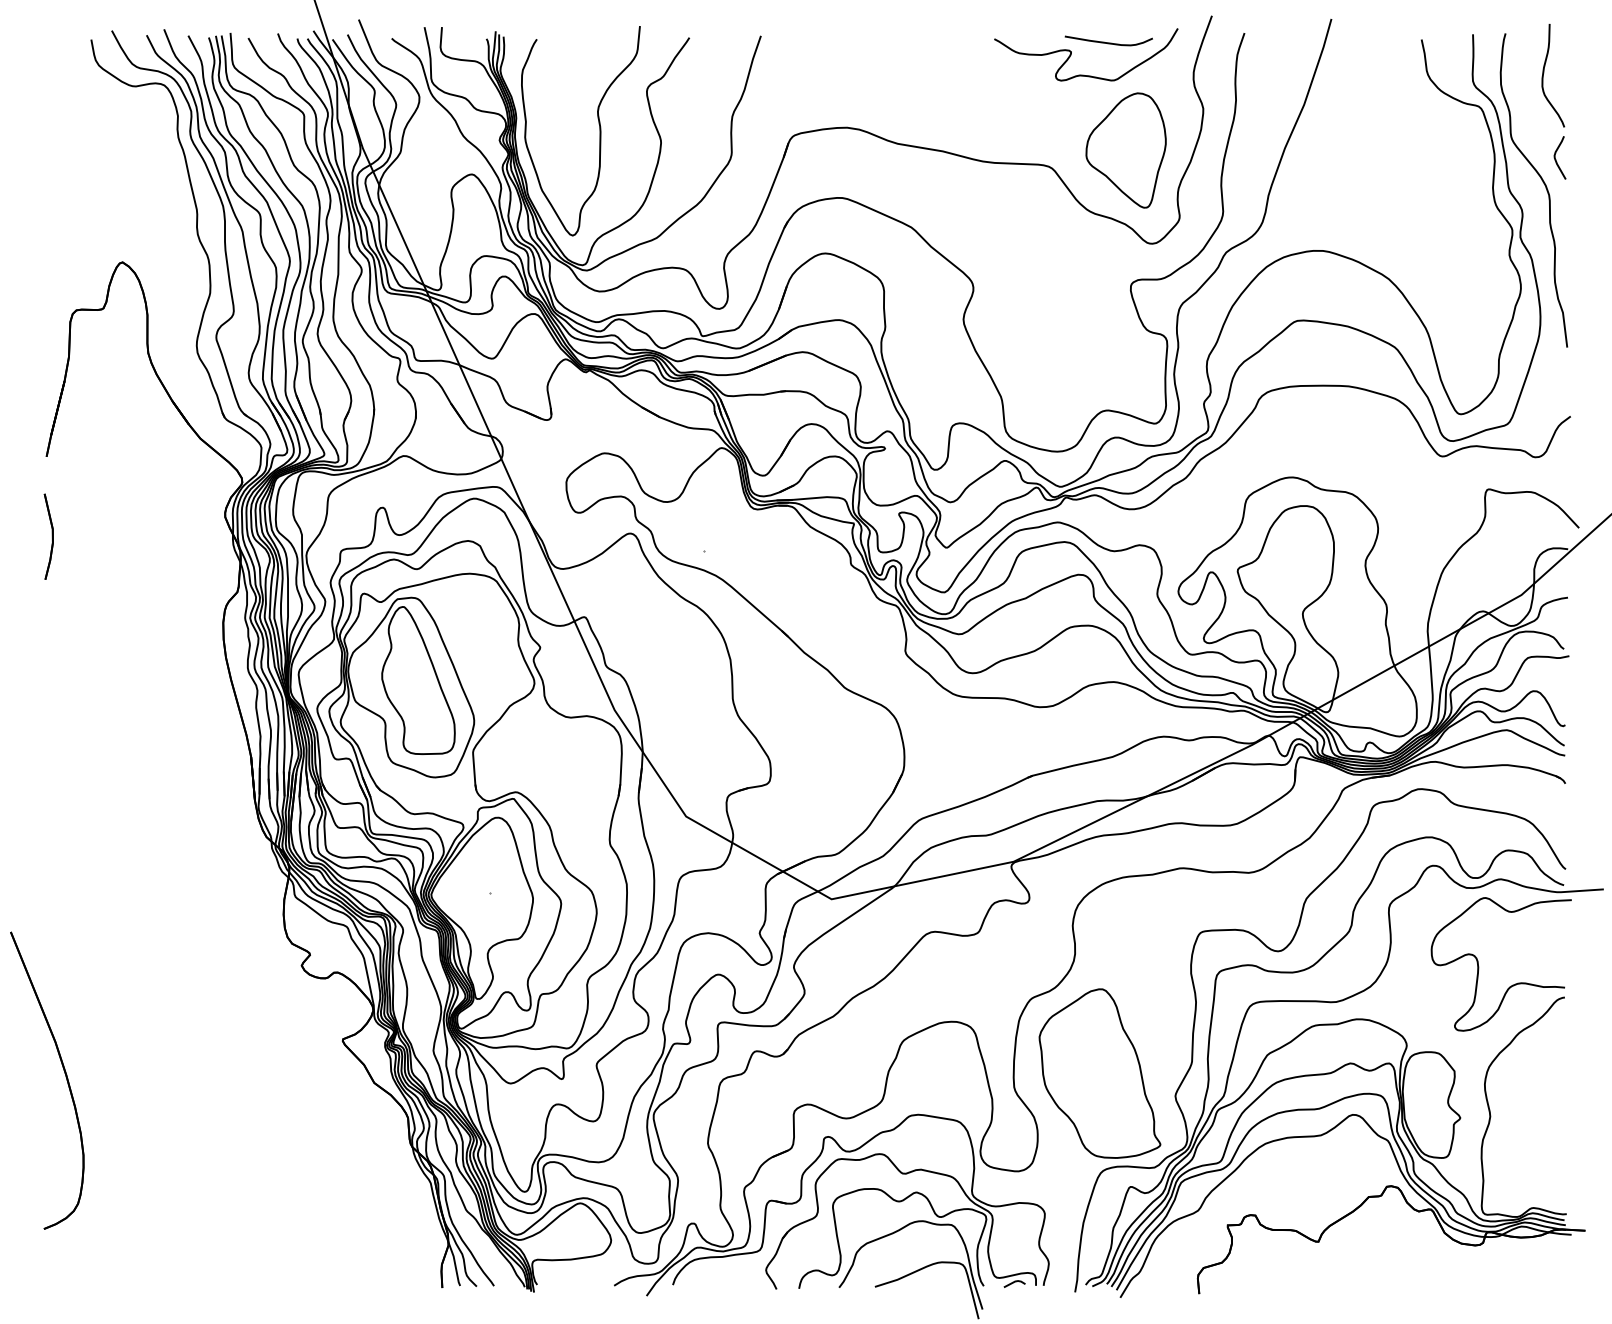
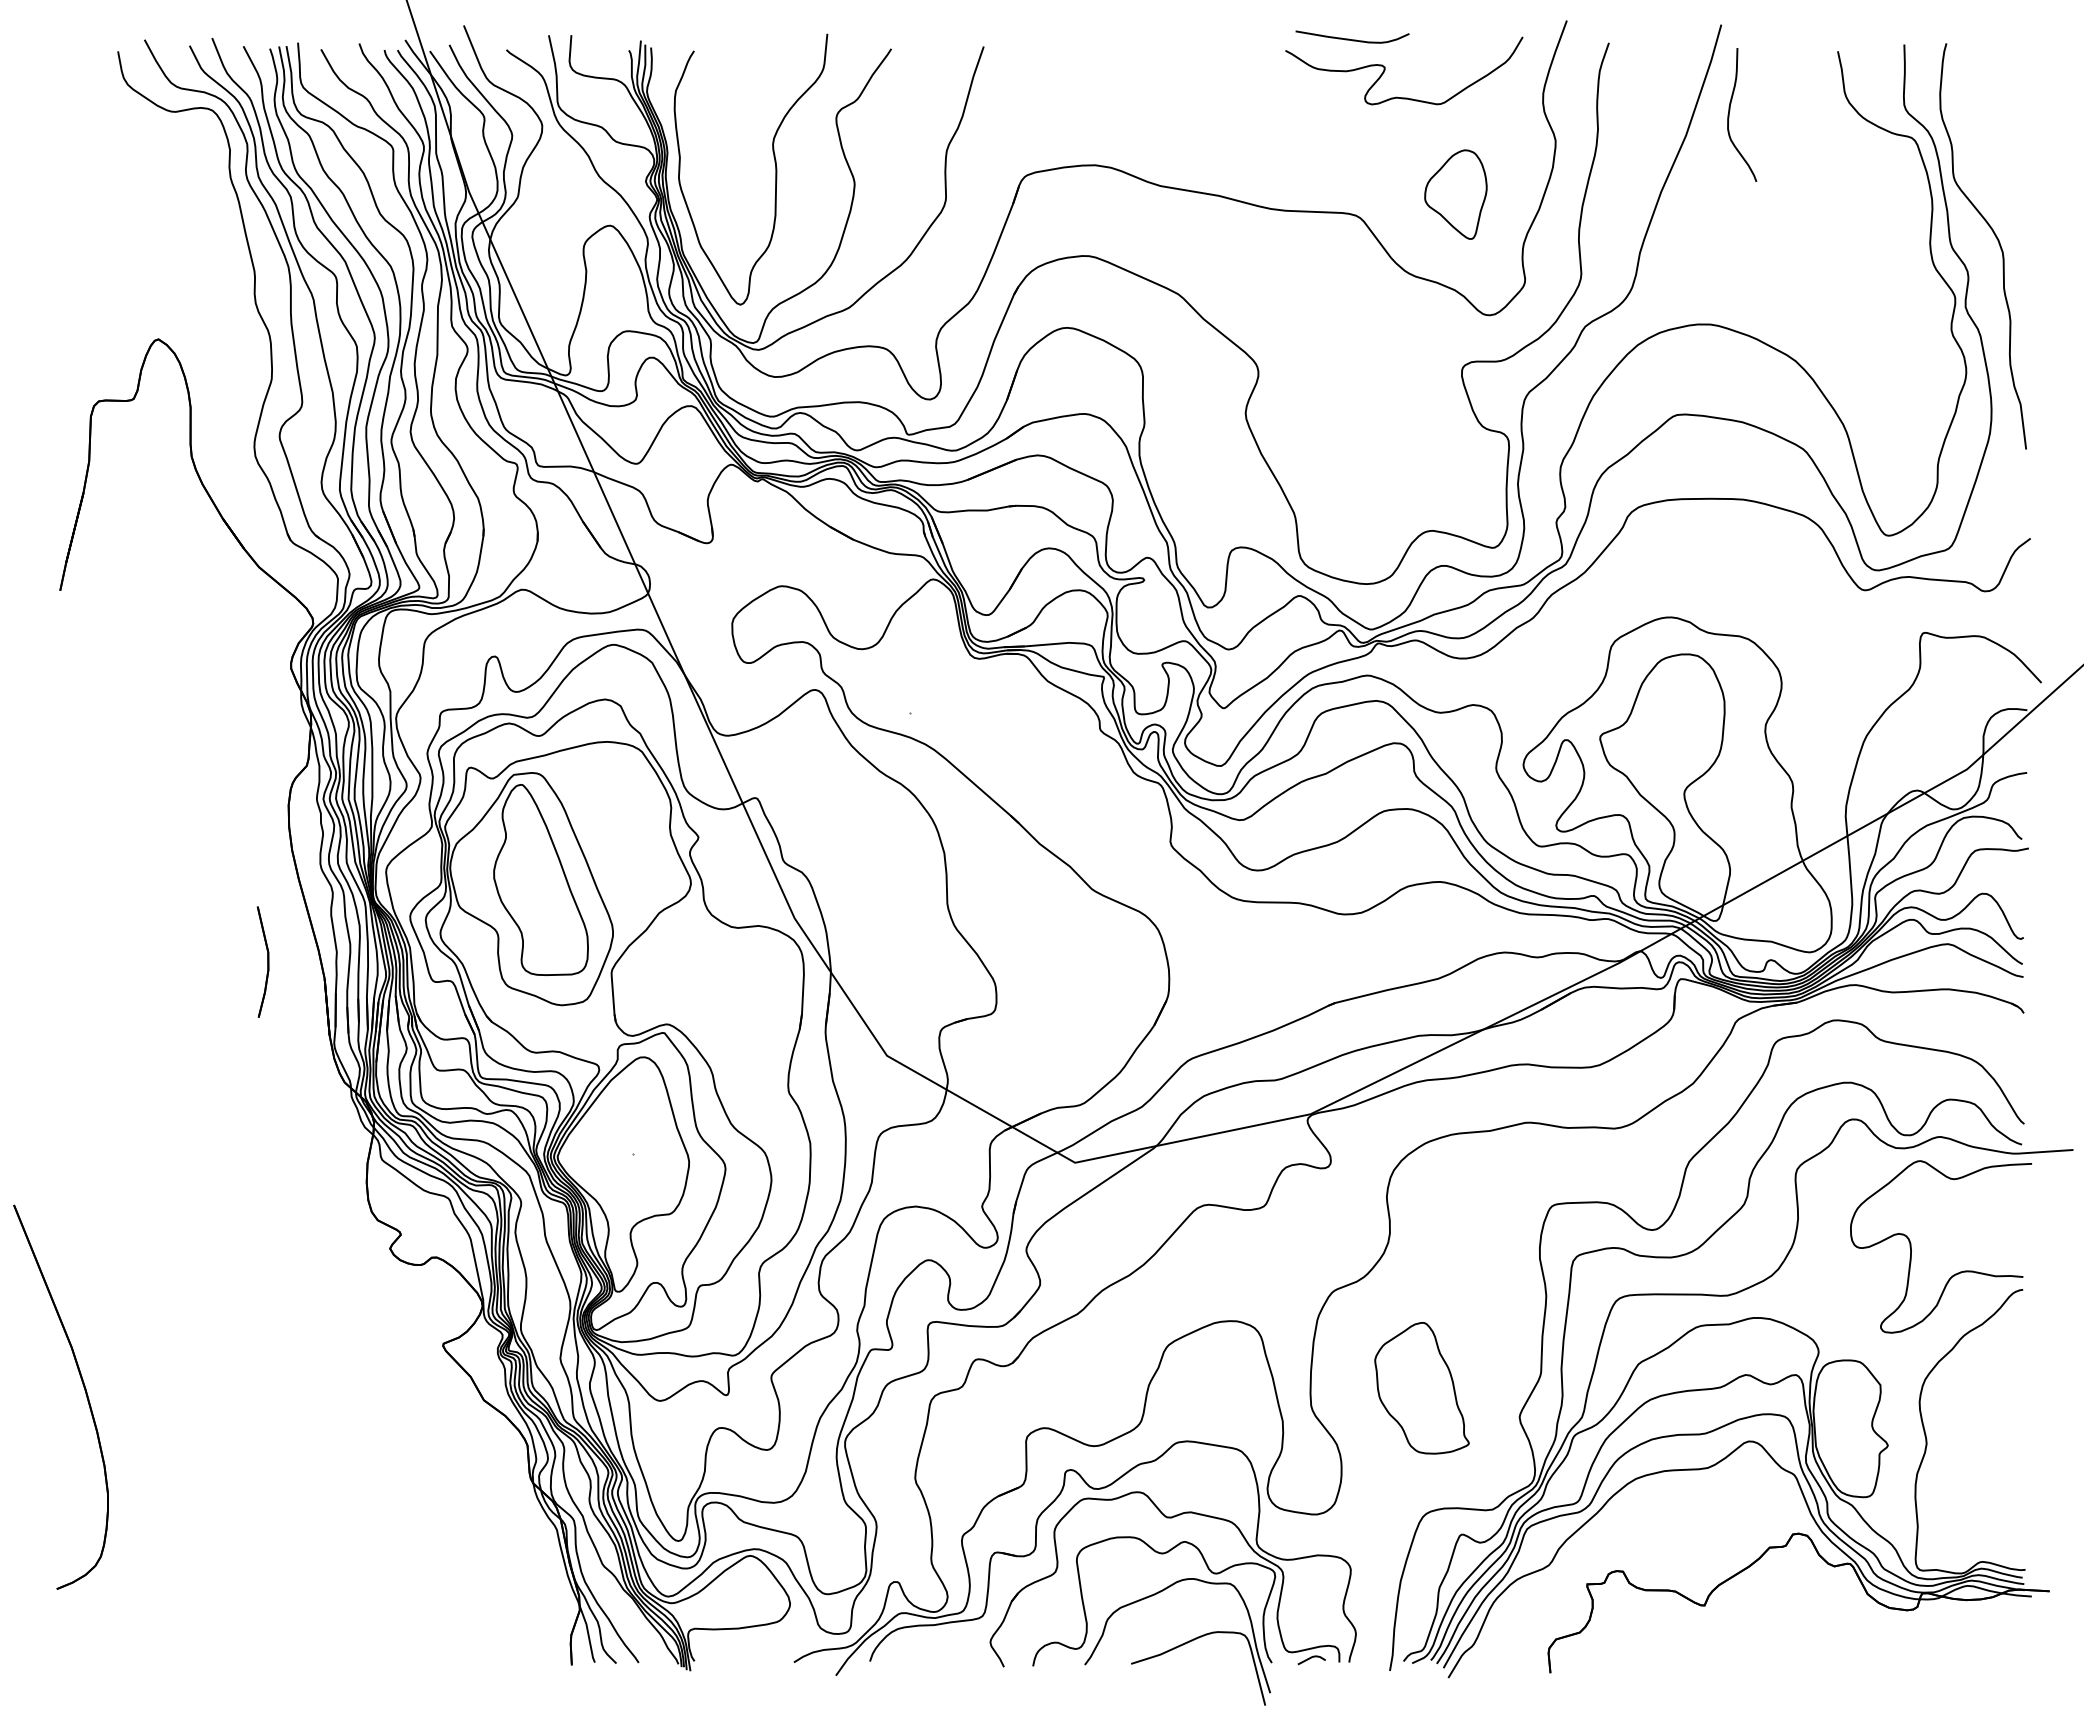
curve: (1108, 42) -> (1352, 39), moved
curve: (1544, 72) -> (1730, 110), moved
part: (1125, 150) -> (1455, 194), size x0.6
curve: (1556, 160) -> (2012, 207), removed
part: (49, 536) -> (263, 961), moved
part: (1099, 1073) -> (1421, 1388), size x0.6

